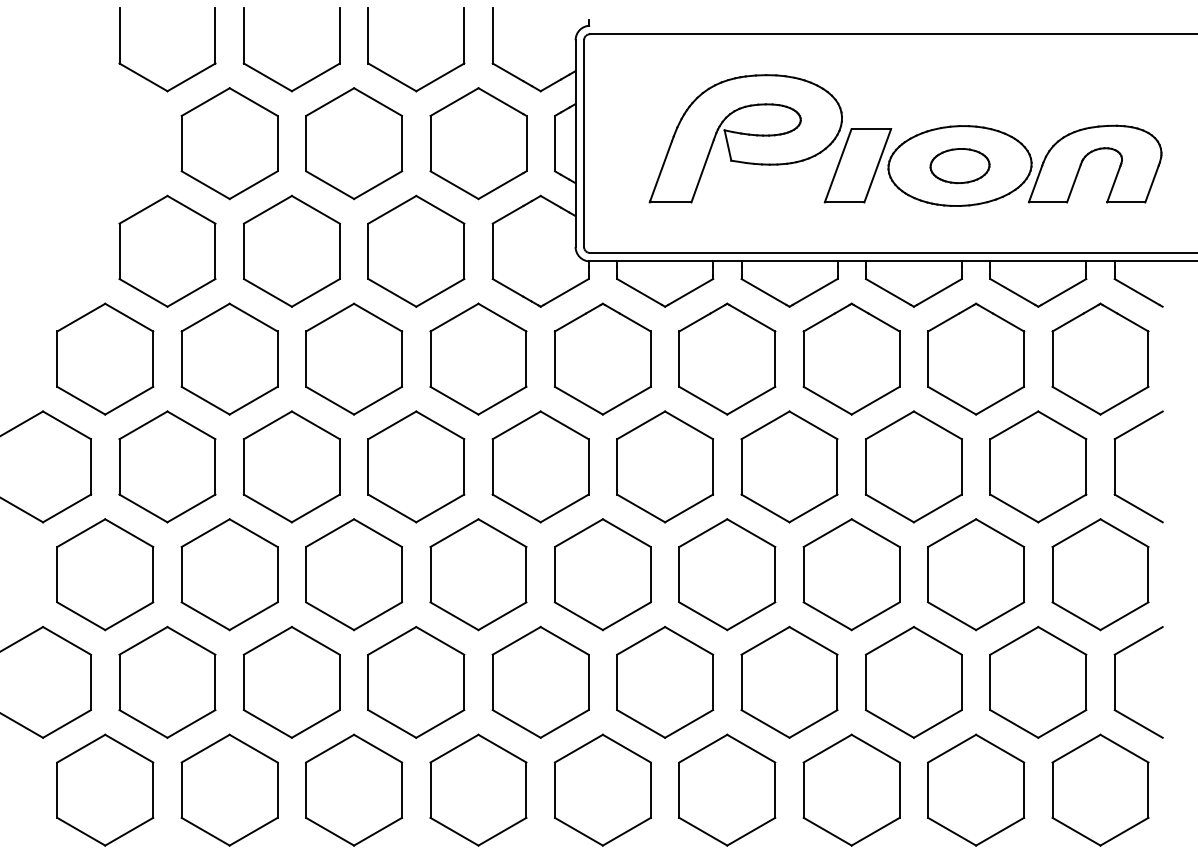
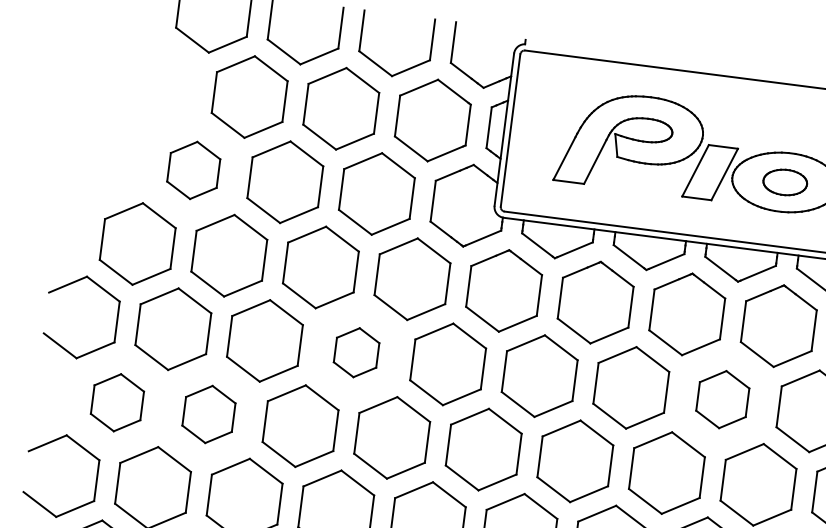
part: (167, 250) -> (193, 169), size x0.7
part: (416, 466) -> (356, 352), size x0.6
part: (913, 466) -> (722, 399), size x0.7
part: (105, 574) -> (117, 402), size x0.7
part: (229, 574) -> (208, 414), size x0.7

